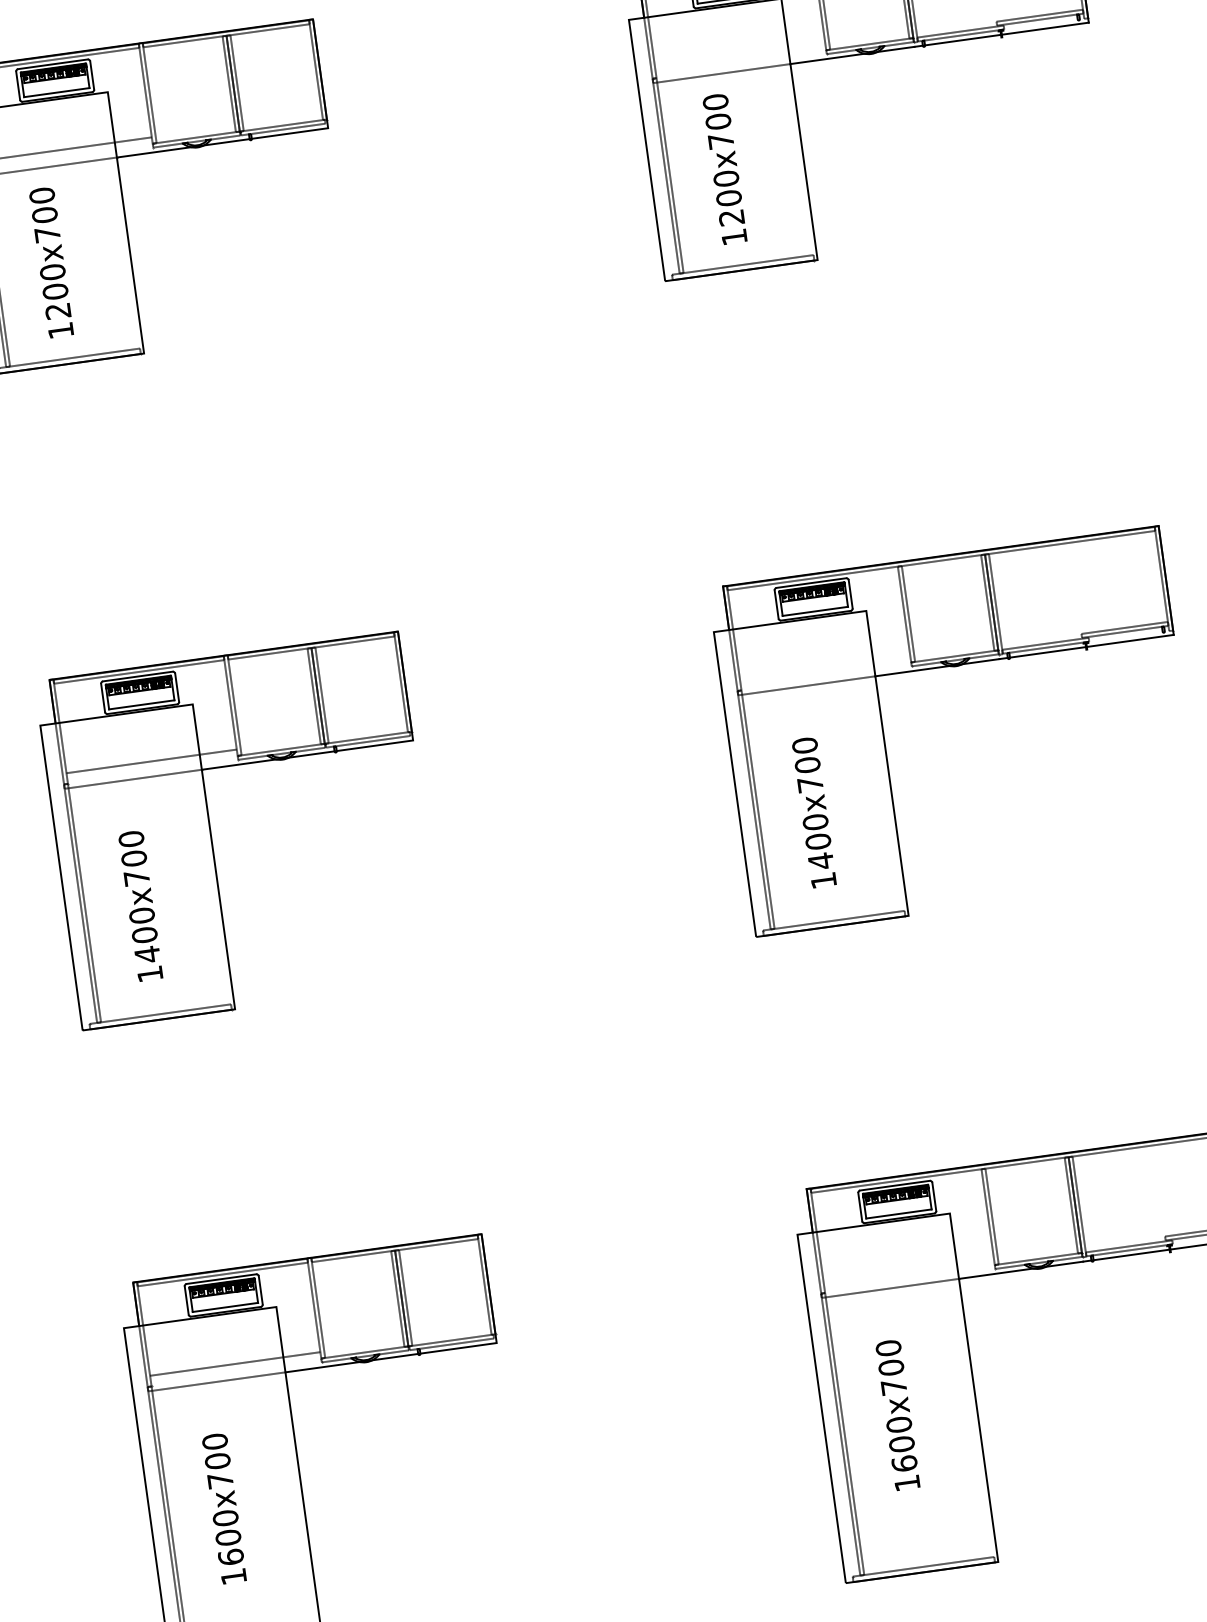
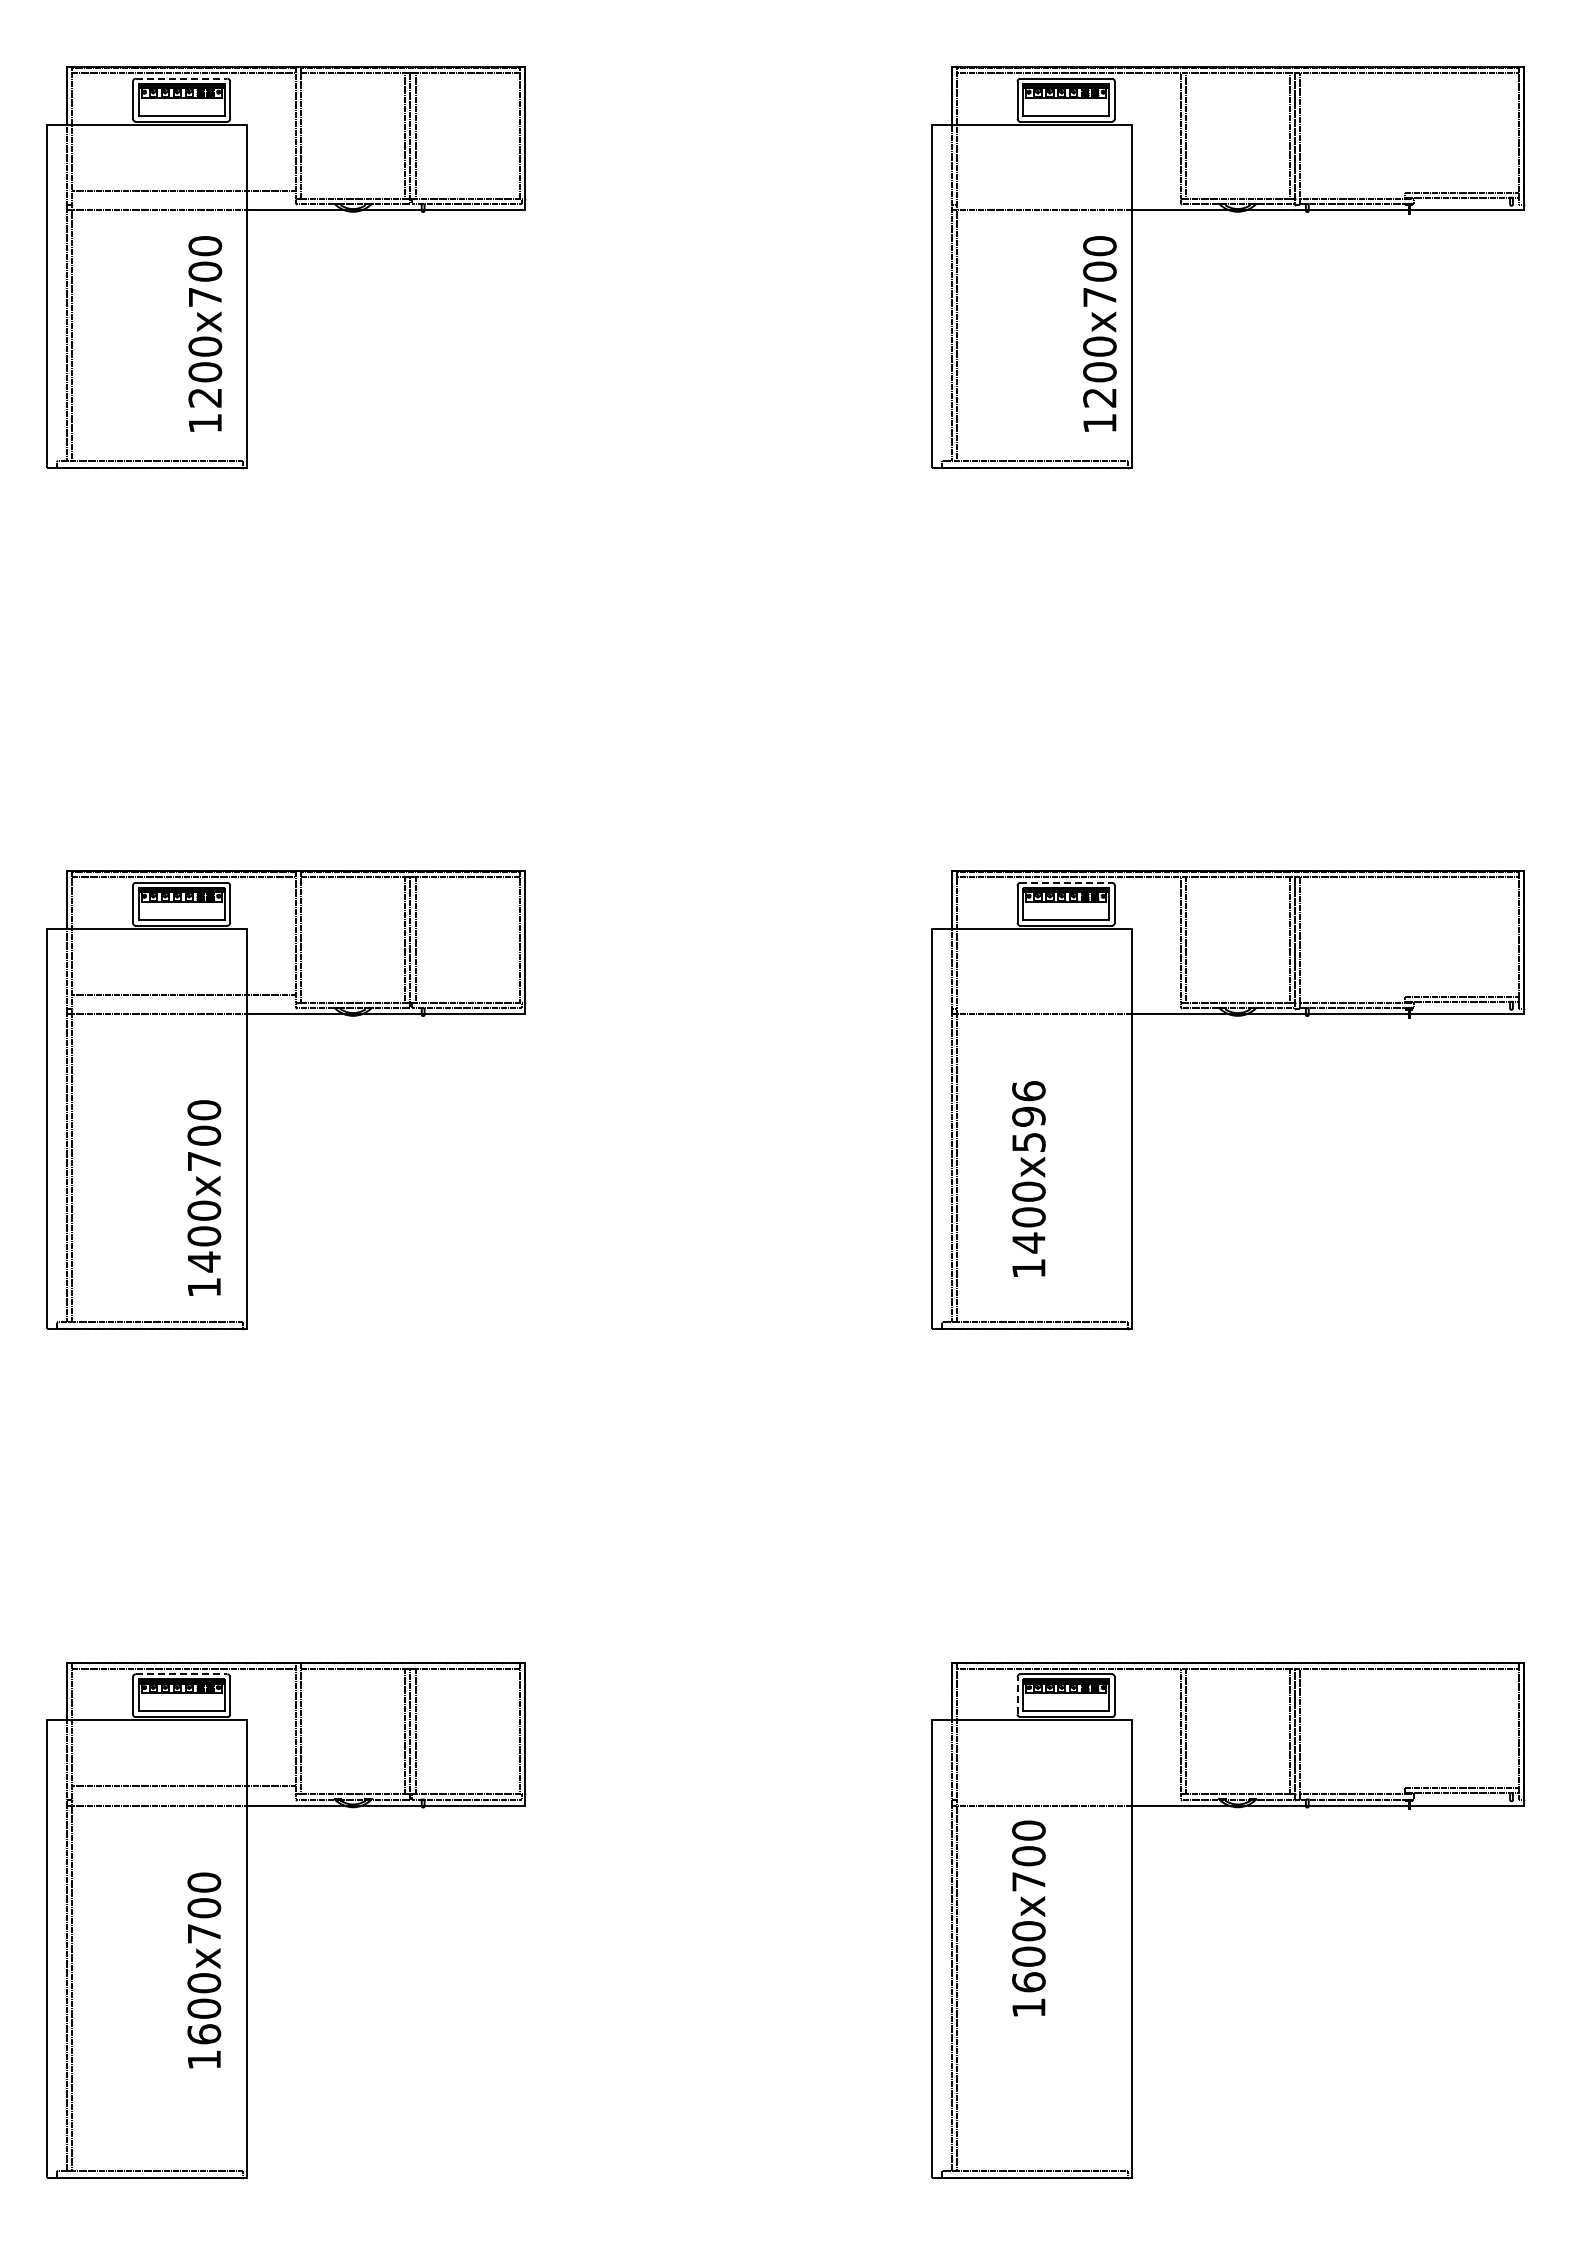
line: (52, 64) -> (181, 78), solid -> dashed
text: (724, 168) -> (1099, 333), moved
text: (51, 262) -> (205, 333), moved
line: (811, 582) -> (1066, 882), solid -> dashed
text: (807, 764) -> (1028, 1116), 1400x700 -> 1400x596
text: (140, 905) -> (204, 1197), moved
line: (860, 1206) -> (1017, 1695), solid -> dashed
line: (221, 1279) -> (181, 1674), solid -> dashed
text: (897, 1415) -> (1028, 1918), moved
text: (224, 1508) -> (204, 1970), moved

